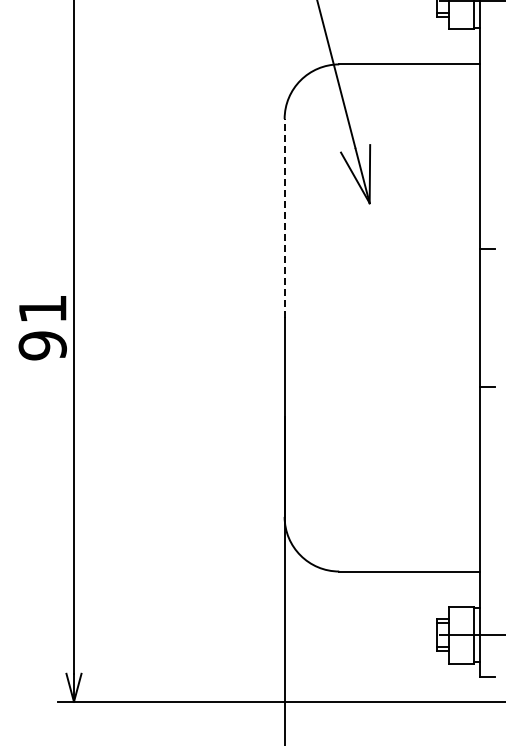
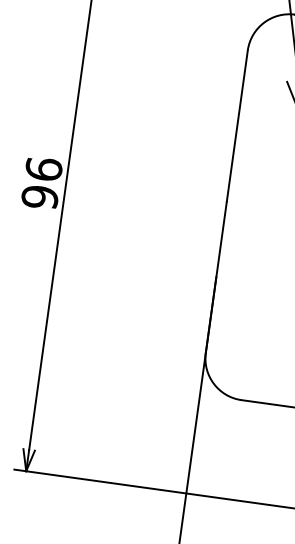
line: (284, 218) -> (237, 126), dashed -> solid
text: (42, 308) -> (43, 168), 91 -> 96

